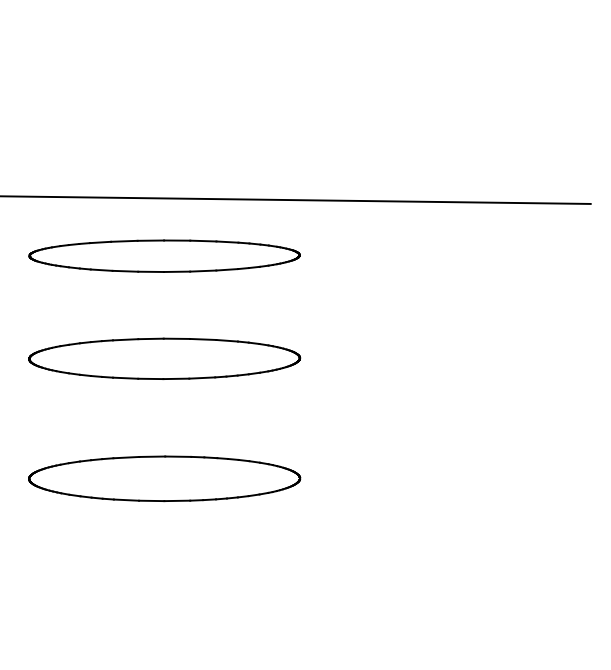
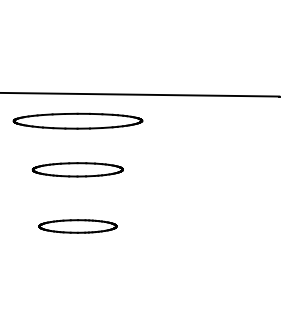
part: (163, 358) -> (77, 169), size x0.7
part: (163, 478) -> (77, 226), size x0.6

